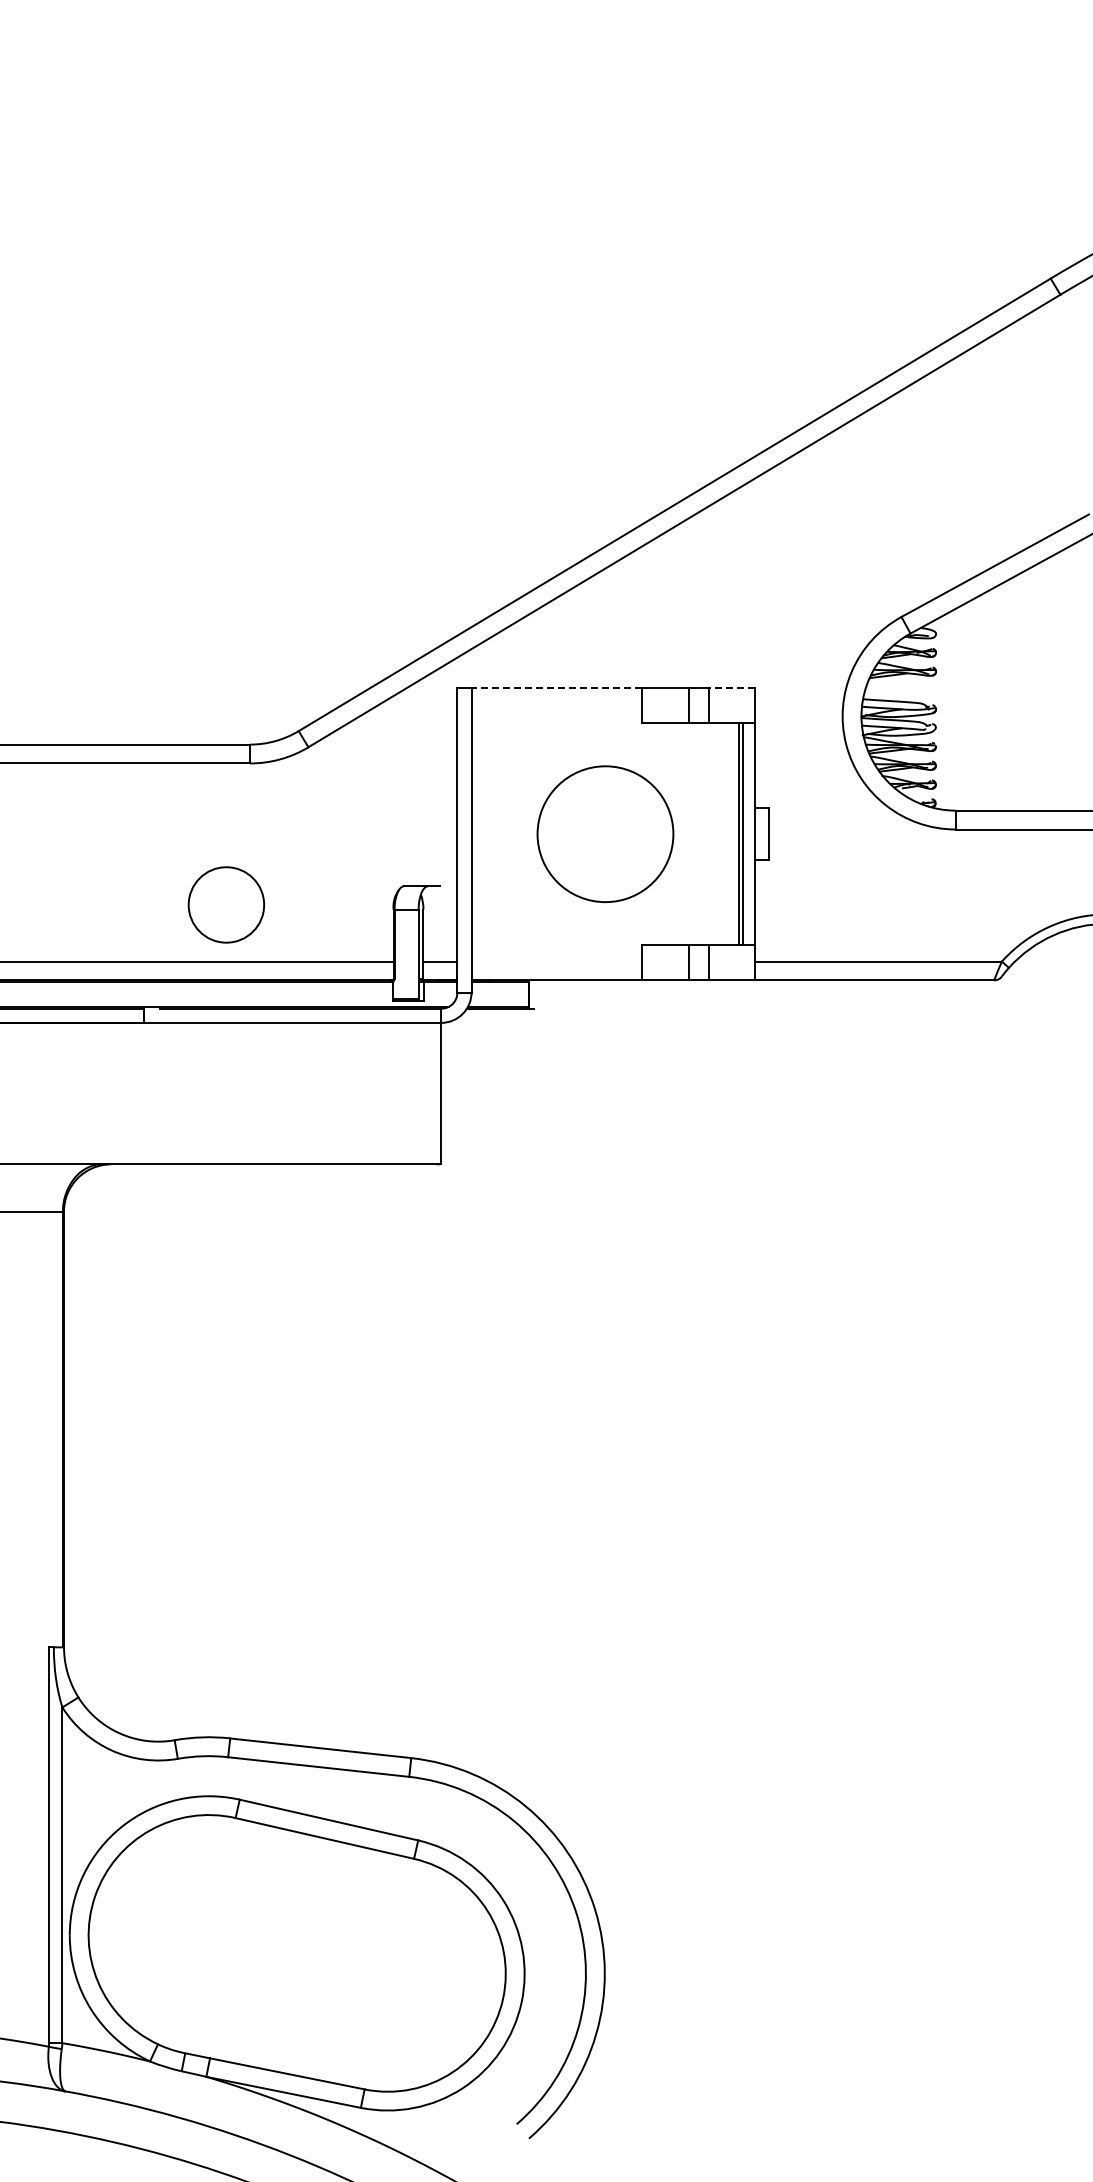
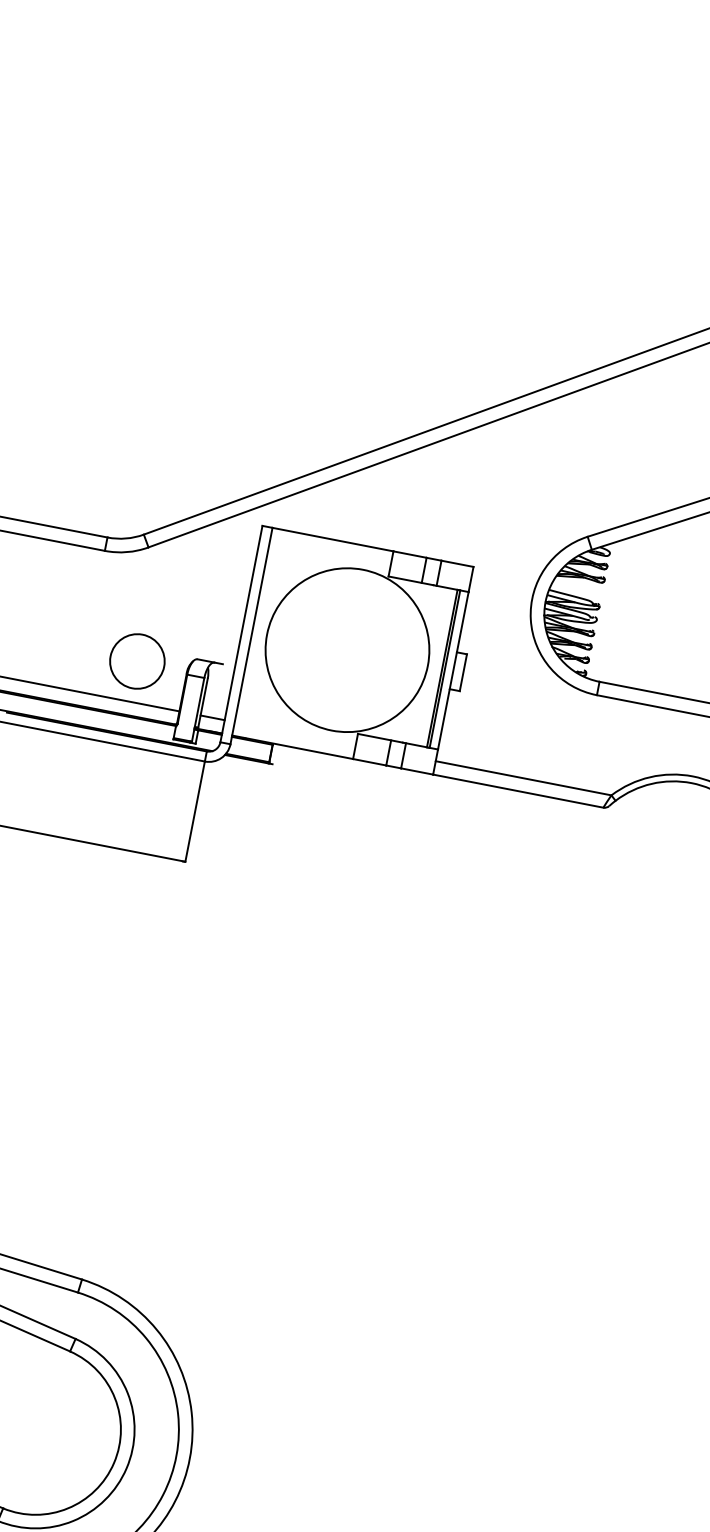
line: (556, 688) -> (332, 539), dashed -> solid
line: (731, 688) -> (457, 564), dashed -> solid
circle: (605, 834) -> (347, 650), size x1.67
circle: (226, 904) -> (137, 661), moved

